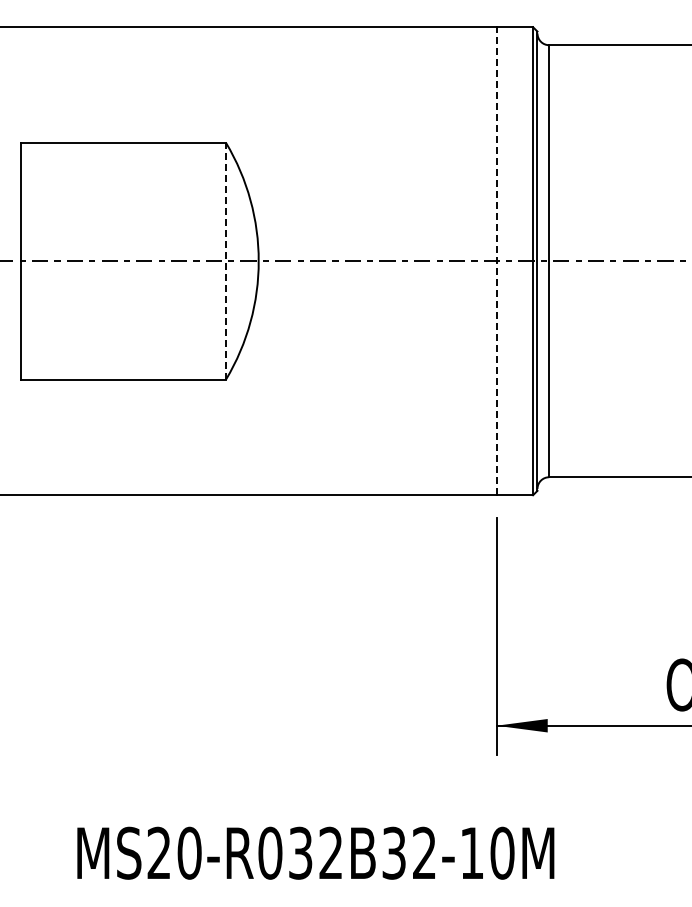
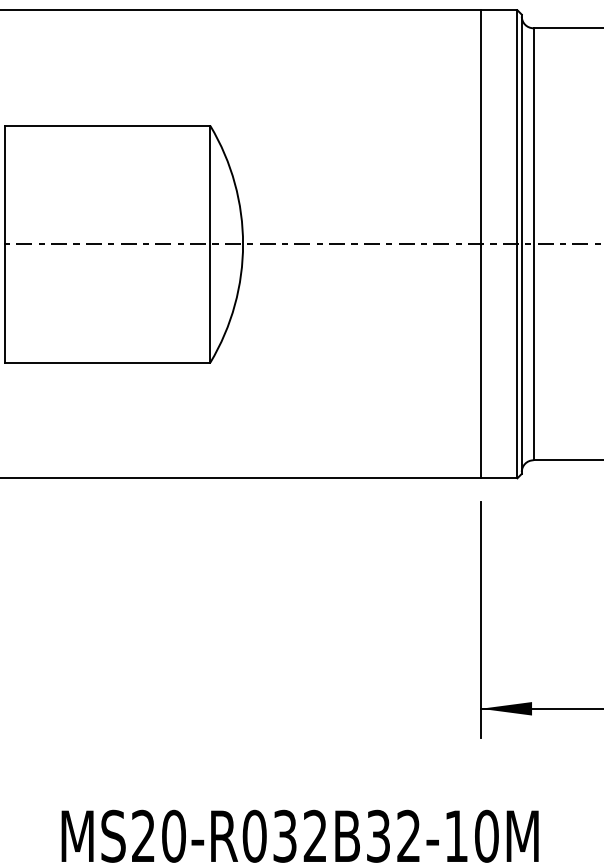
line: (226, 260) -> (210, 243), dashed -> solid
line: (496, 260) -> (480, 243), dashed -> solid

